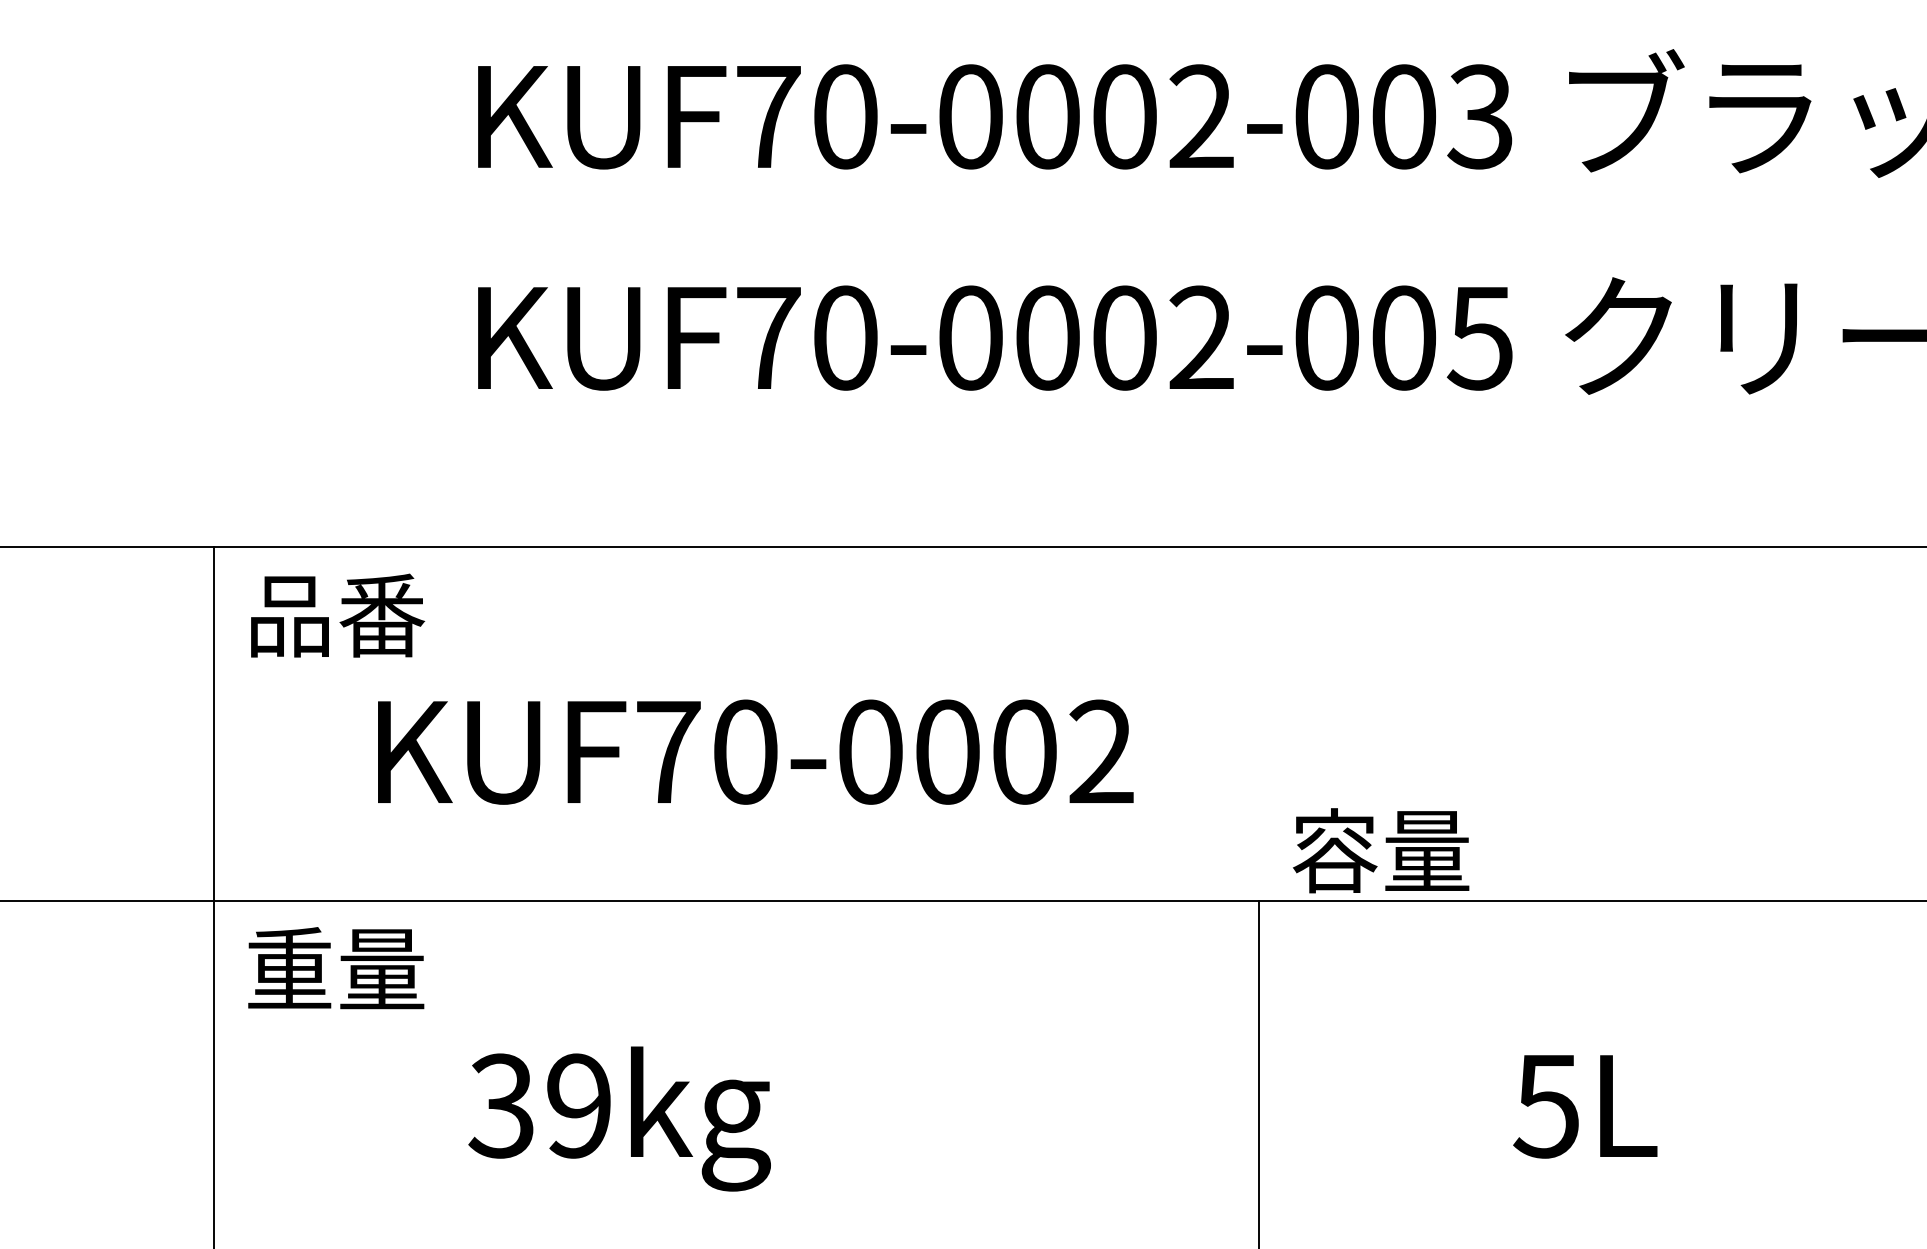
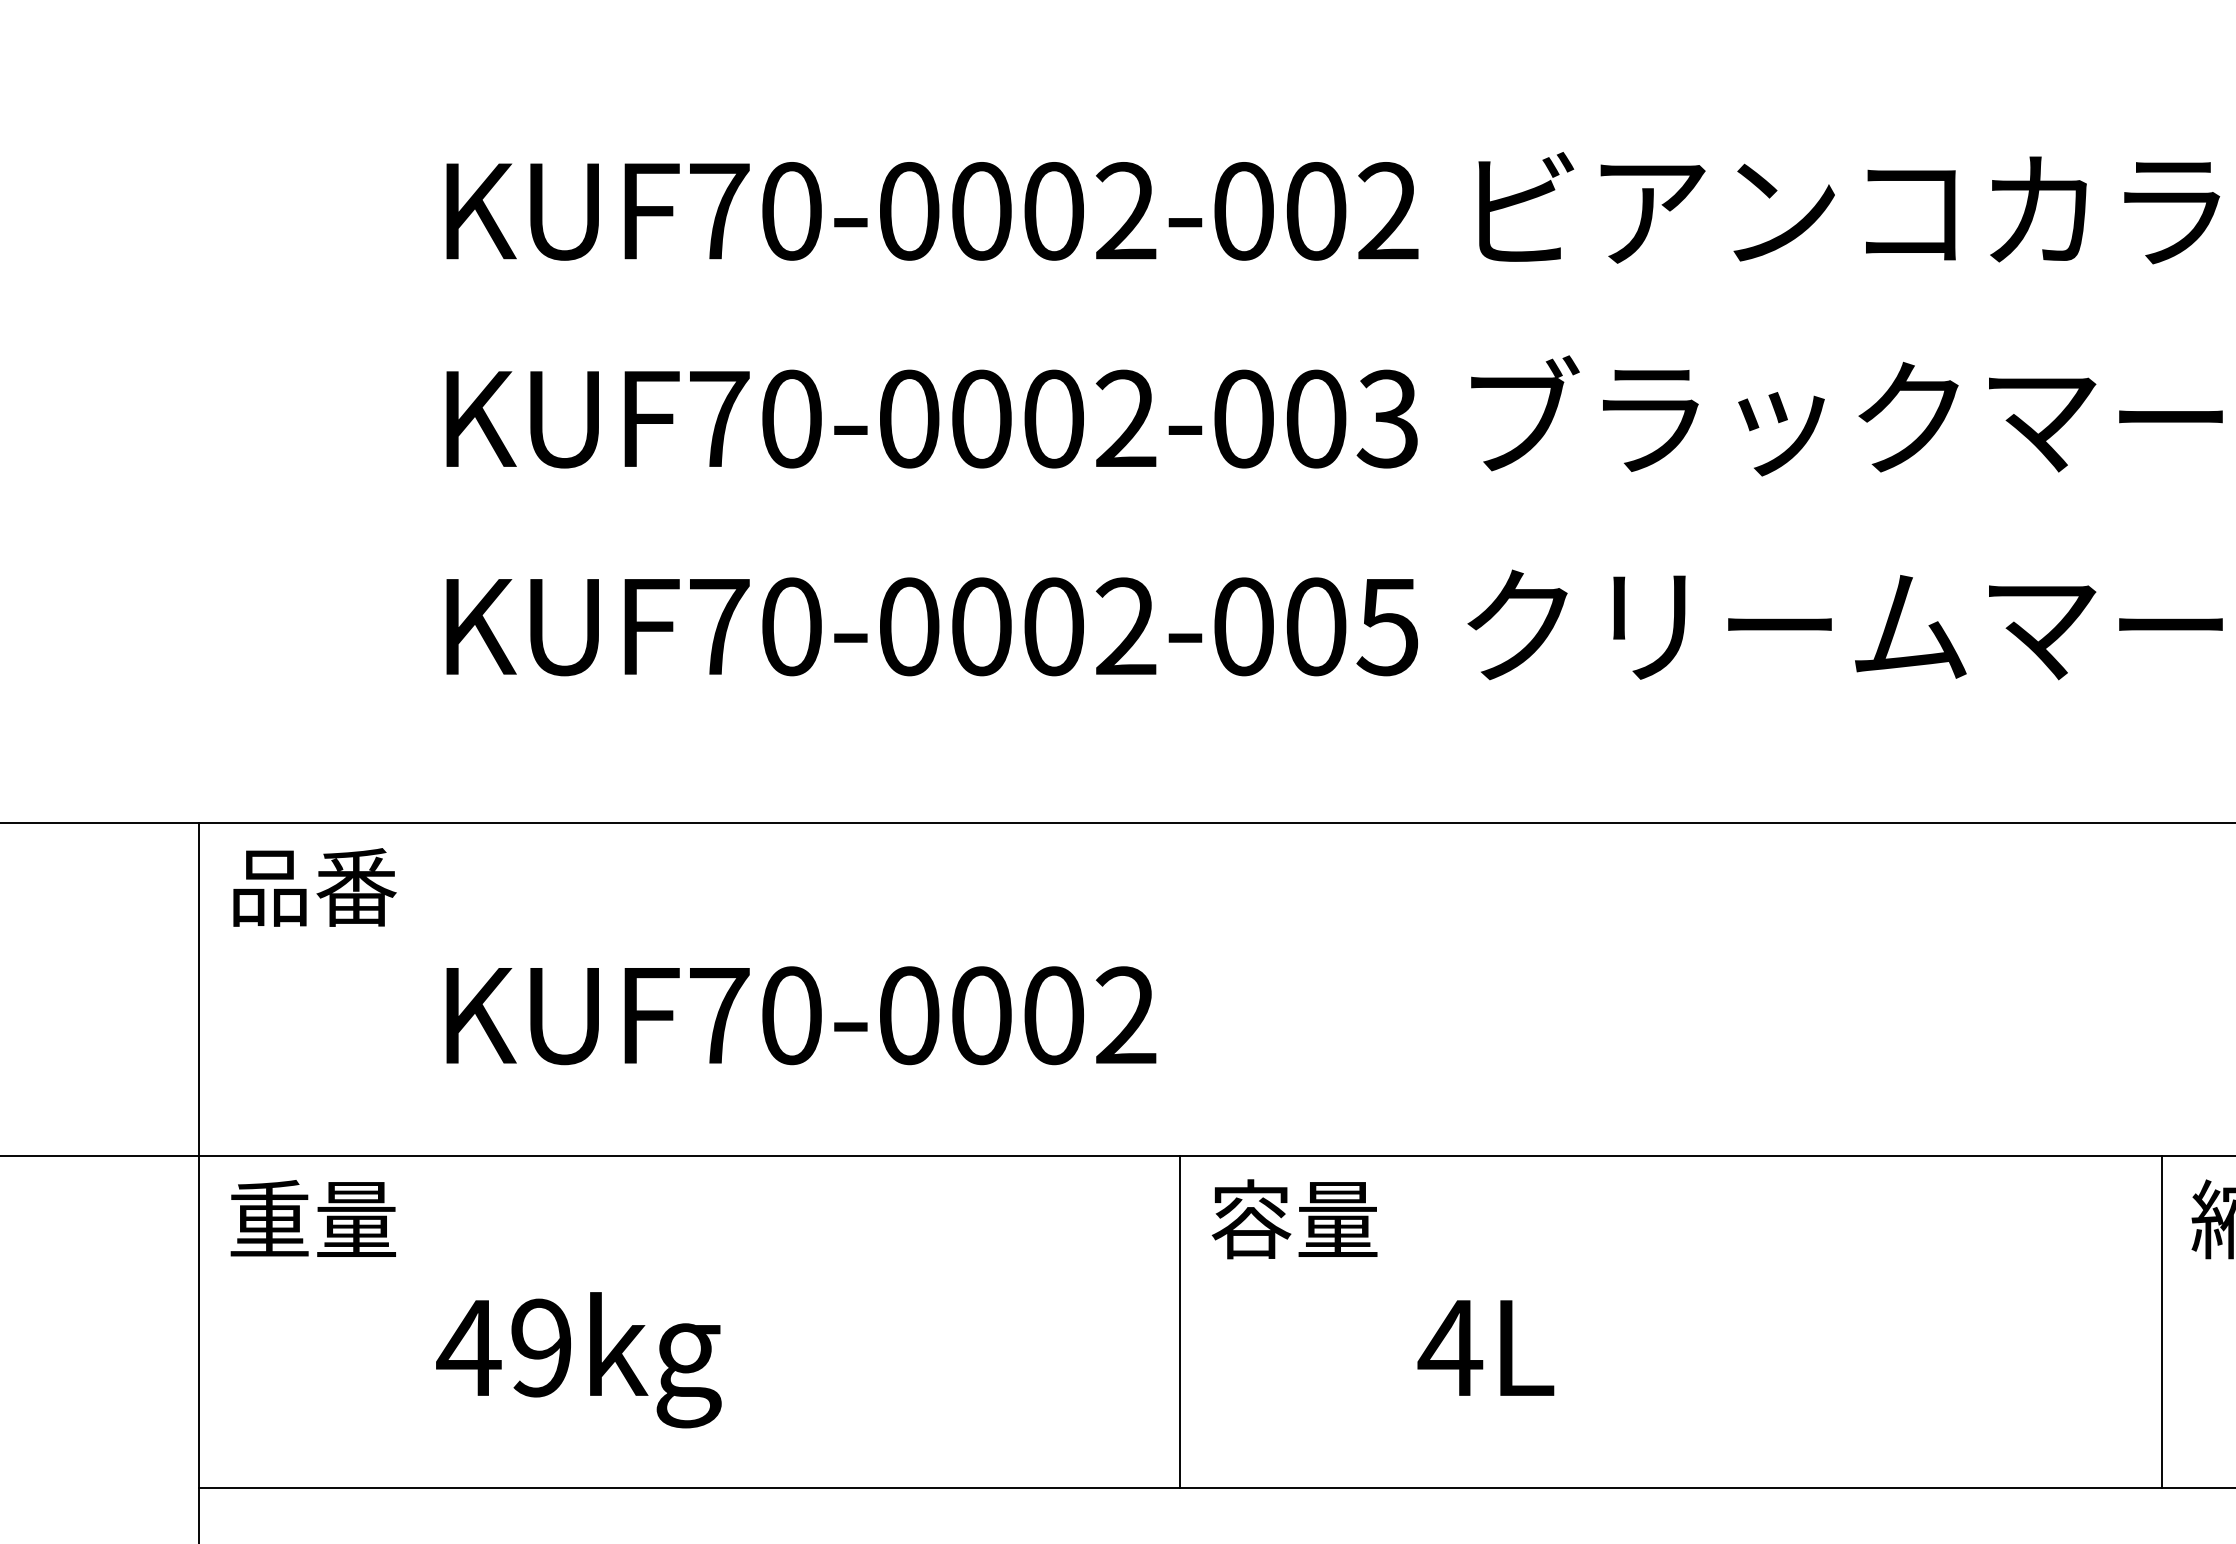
text: (755, 751) -> (801, 1015), moved
text: (1380, 850) -> (1294, 1219), moved
text: (501, 1105) -> (468, 1347), 39kg -> 49kg
text: (1547, 1106) -> (1450, 1348), 5L -> 4L

